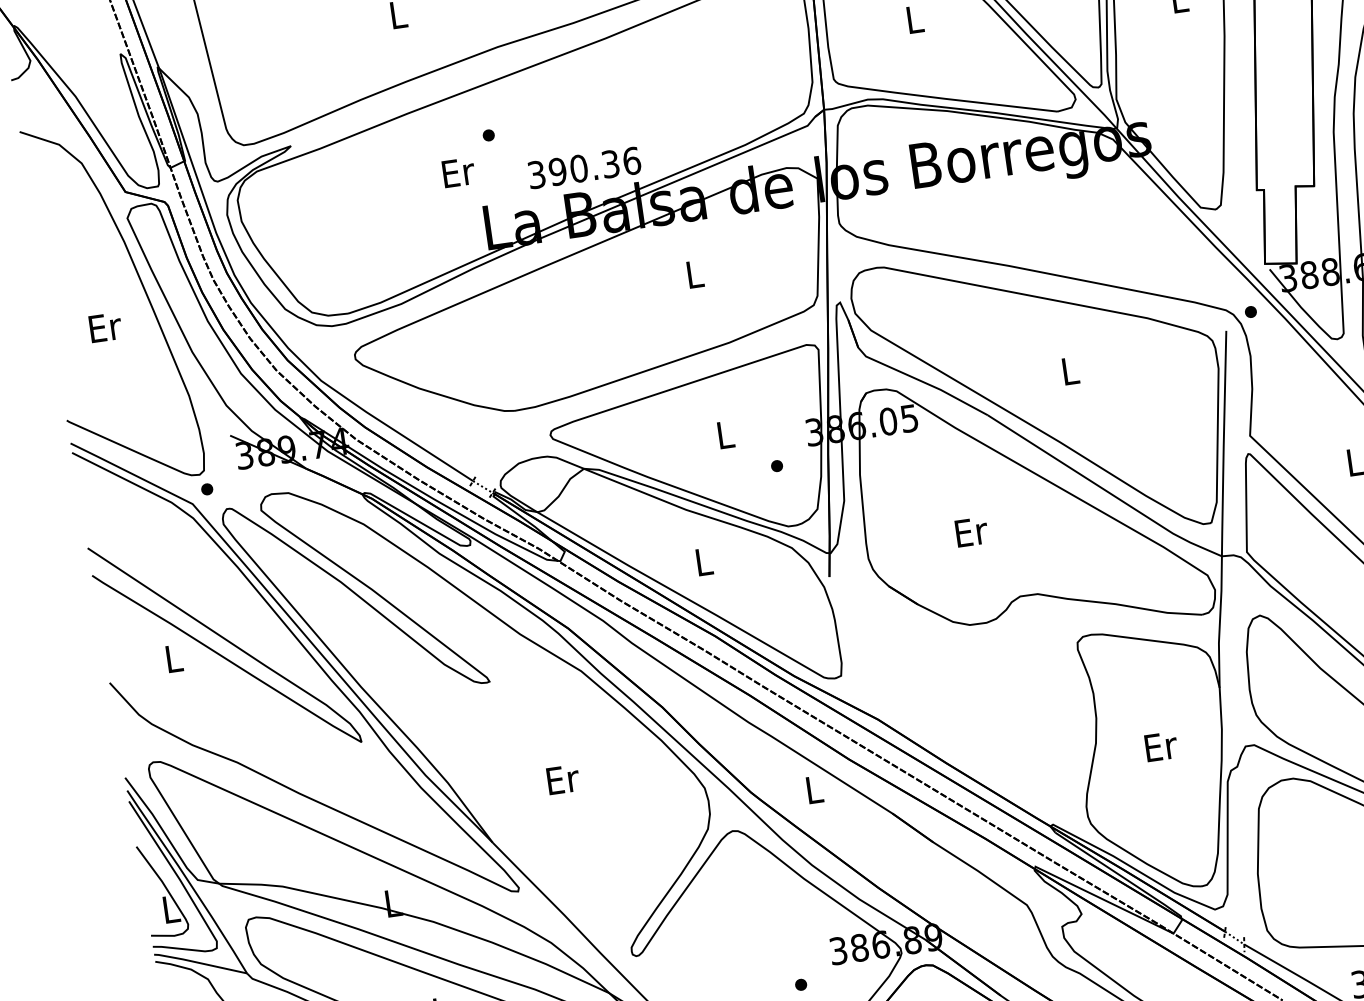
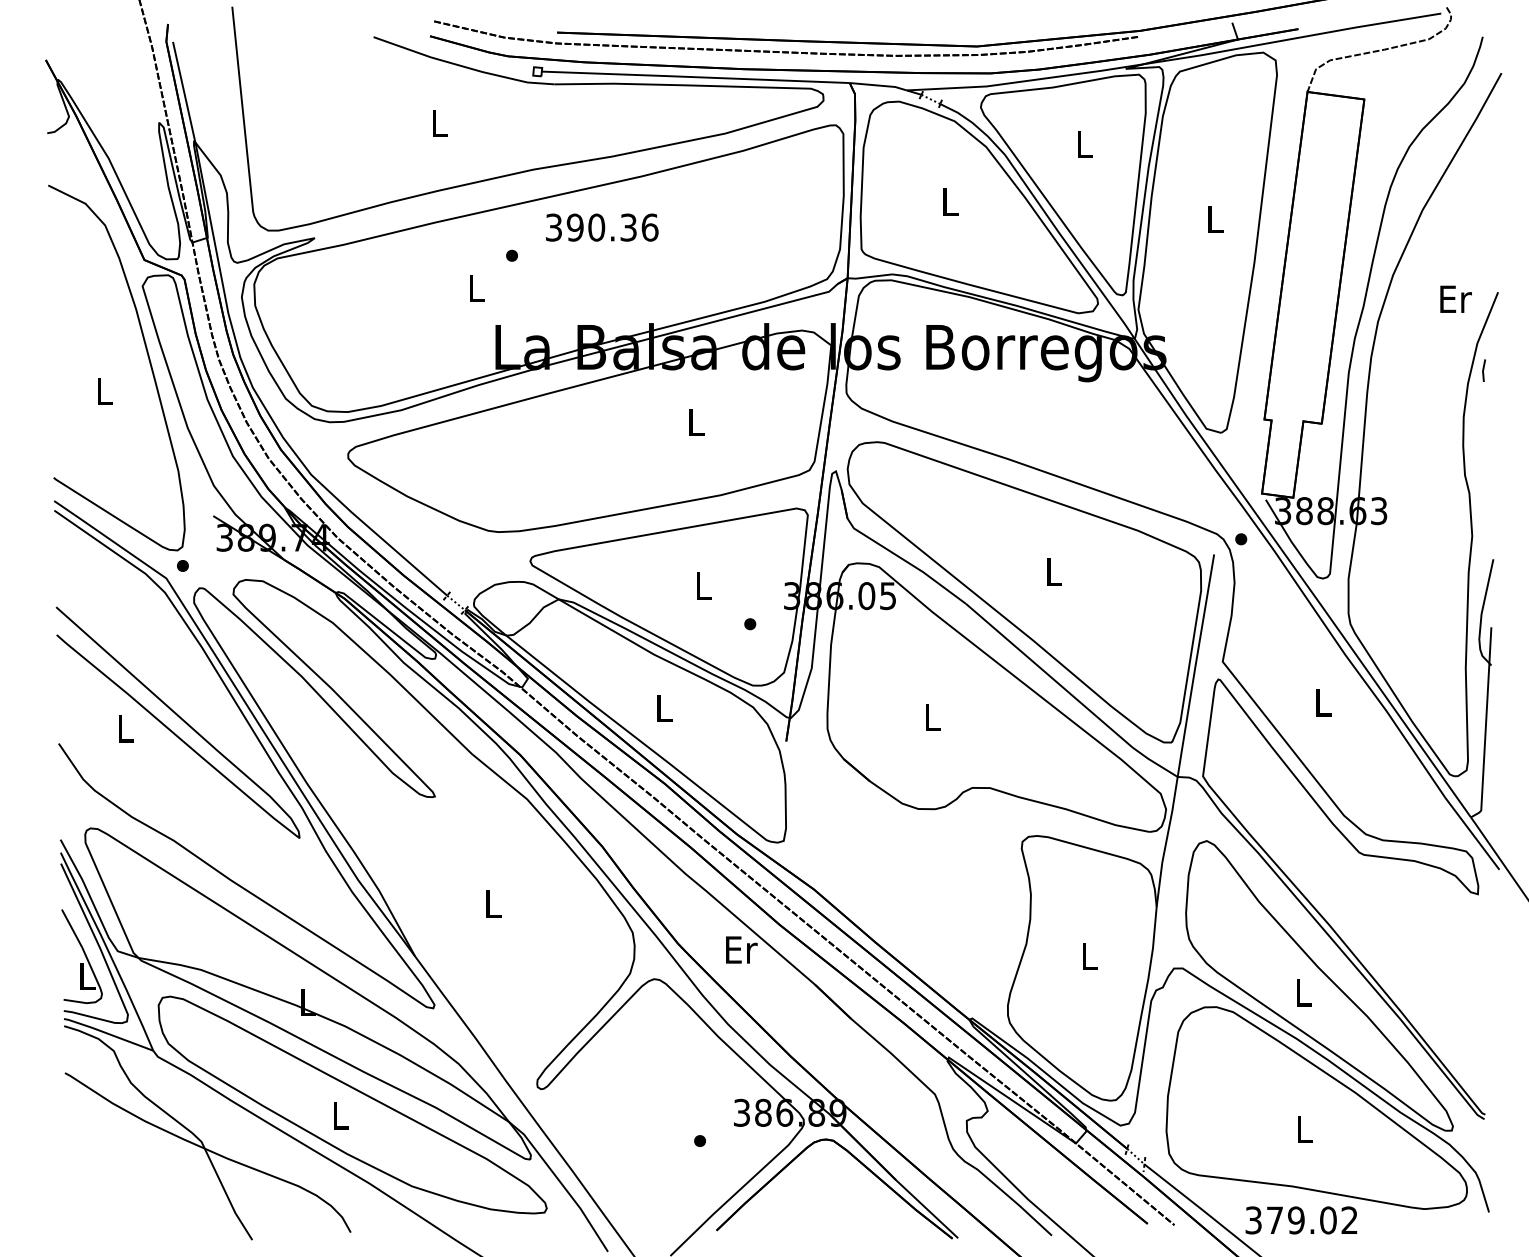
text: (584, 167) -> (602, 227), moved
text: (459, 171) -> (477, 287), Er -> L
text: (105, 326) -> (105, 390), Er -> L
text: (971, 531) -> (933, 716), Er -> L
text: (1161, 746) -> (1090, 956), Er -> L
text: (562, 779) -> (493, 903), Er -> L
text: (814, 789) -> (741, 949), L -> Er

